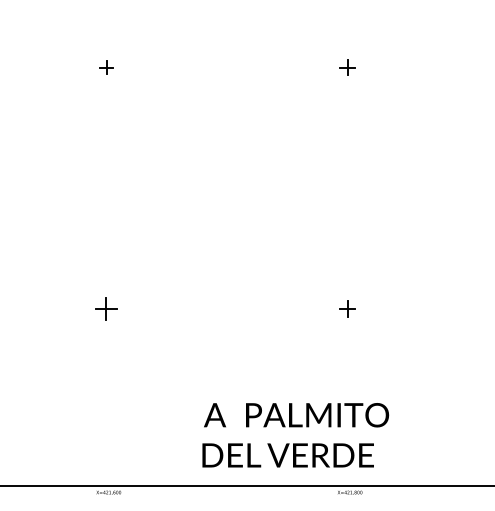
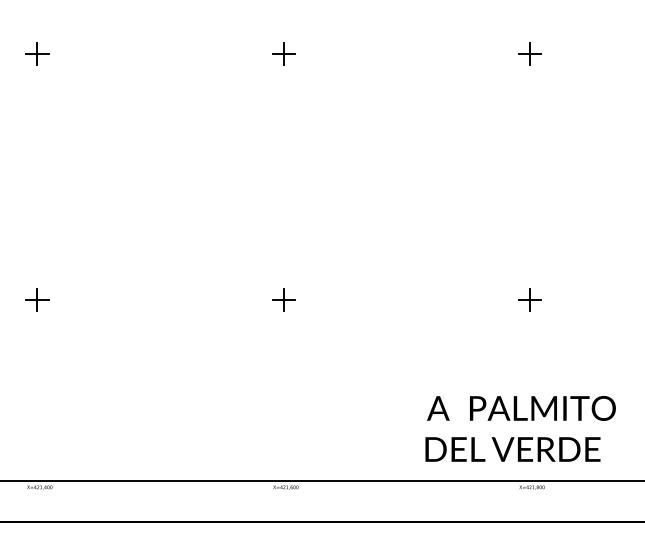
part: (106, 67) -> (283, 53), size x1.67
part: (347, 67) -> (529, 53), size x1.43
part: (347, 308) -> (529, 299), size x1.43
text: (295, 434) -> (520, 428), moved

